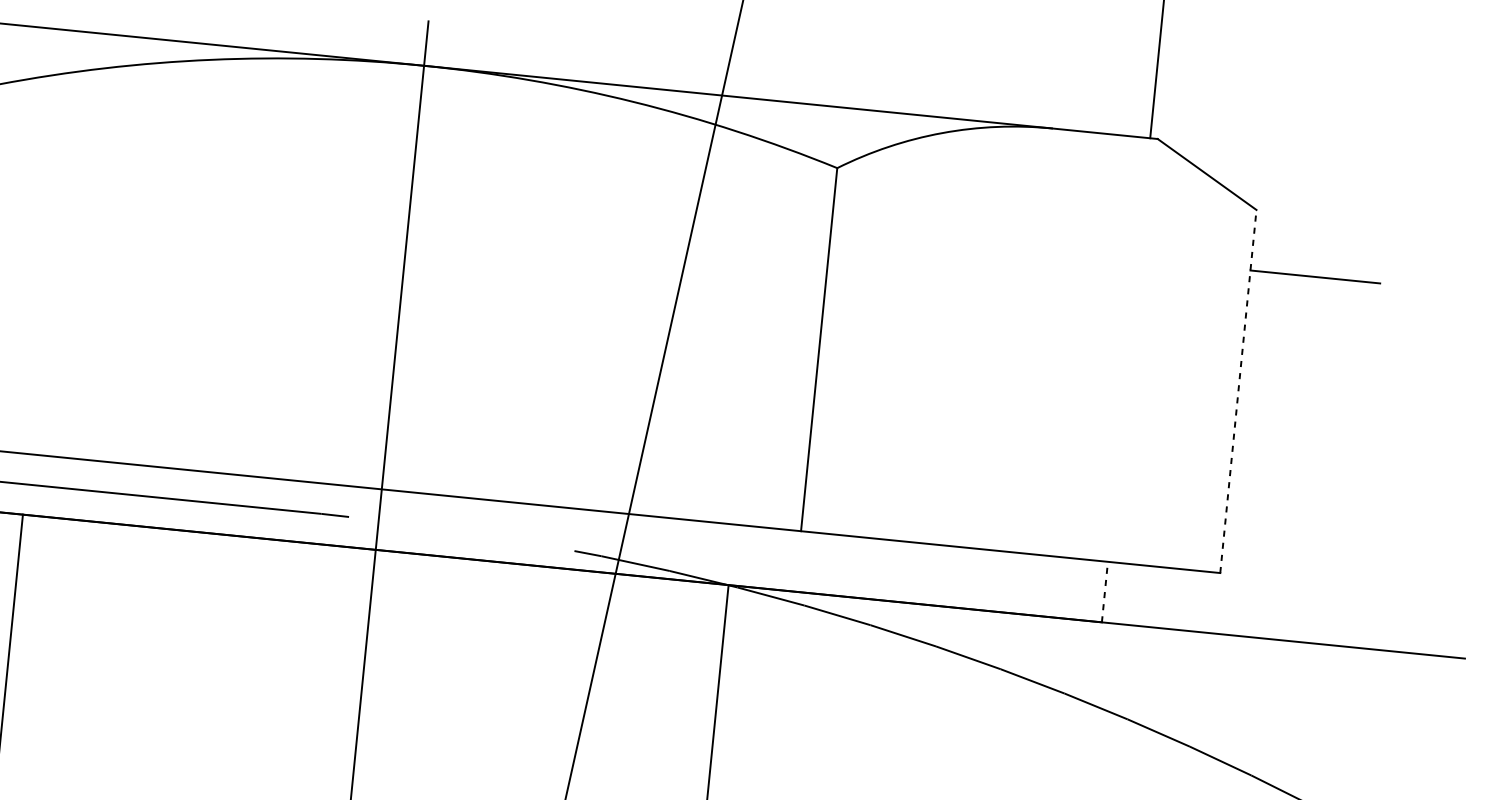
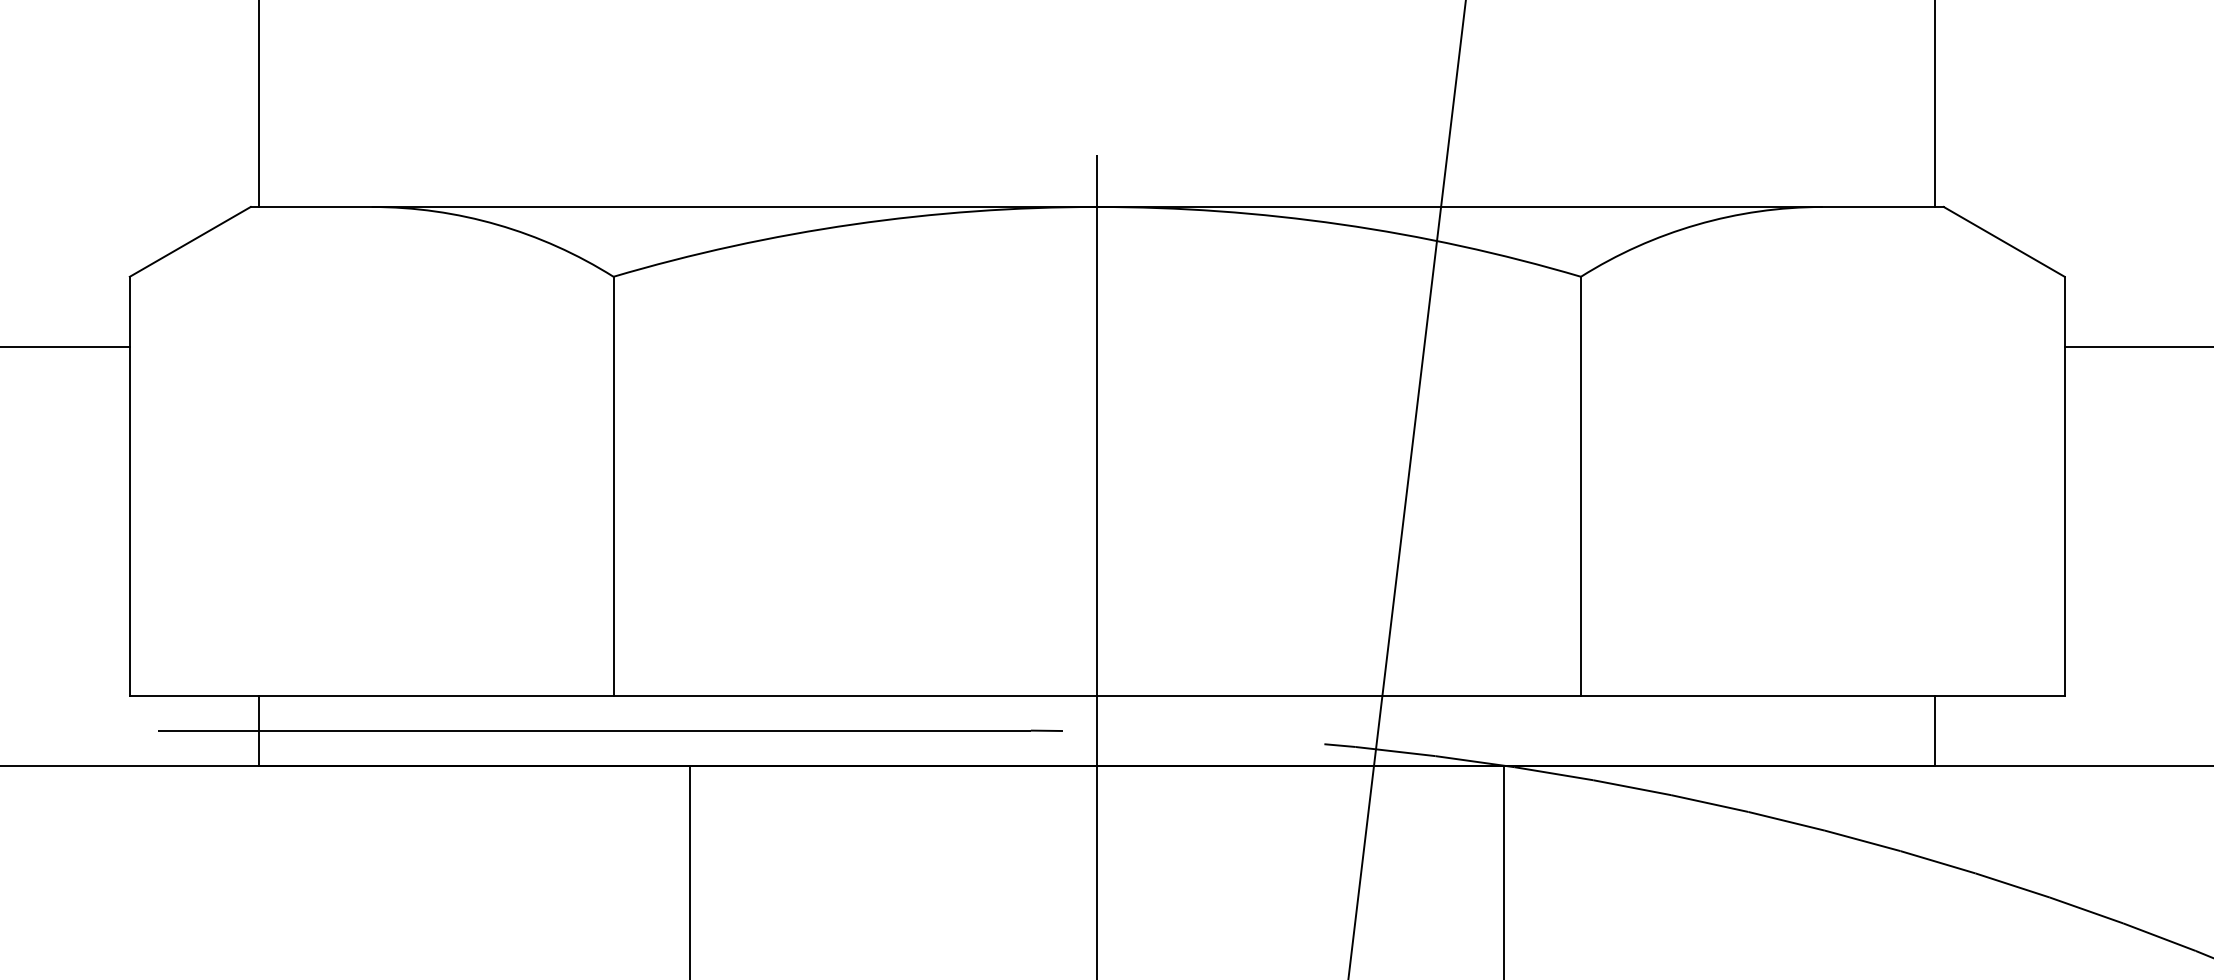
line: (1238, 390) -> (2064, 485), dashed -> solid
line: (1105, 592) -> (1935, 730), dashed -> solid

